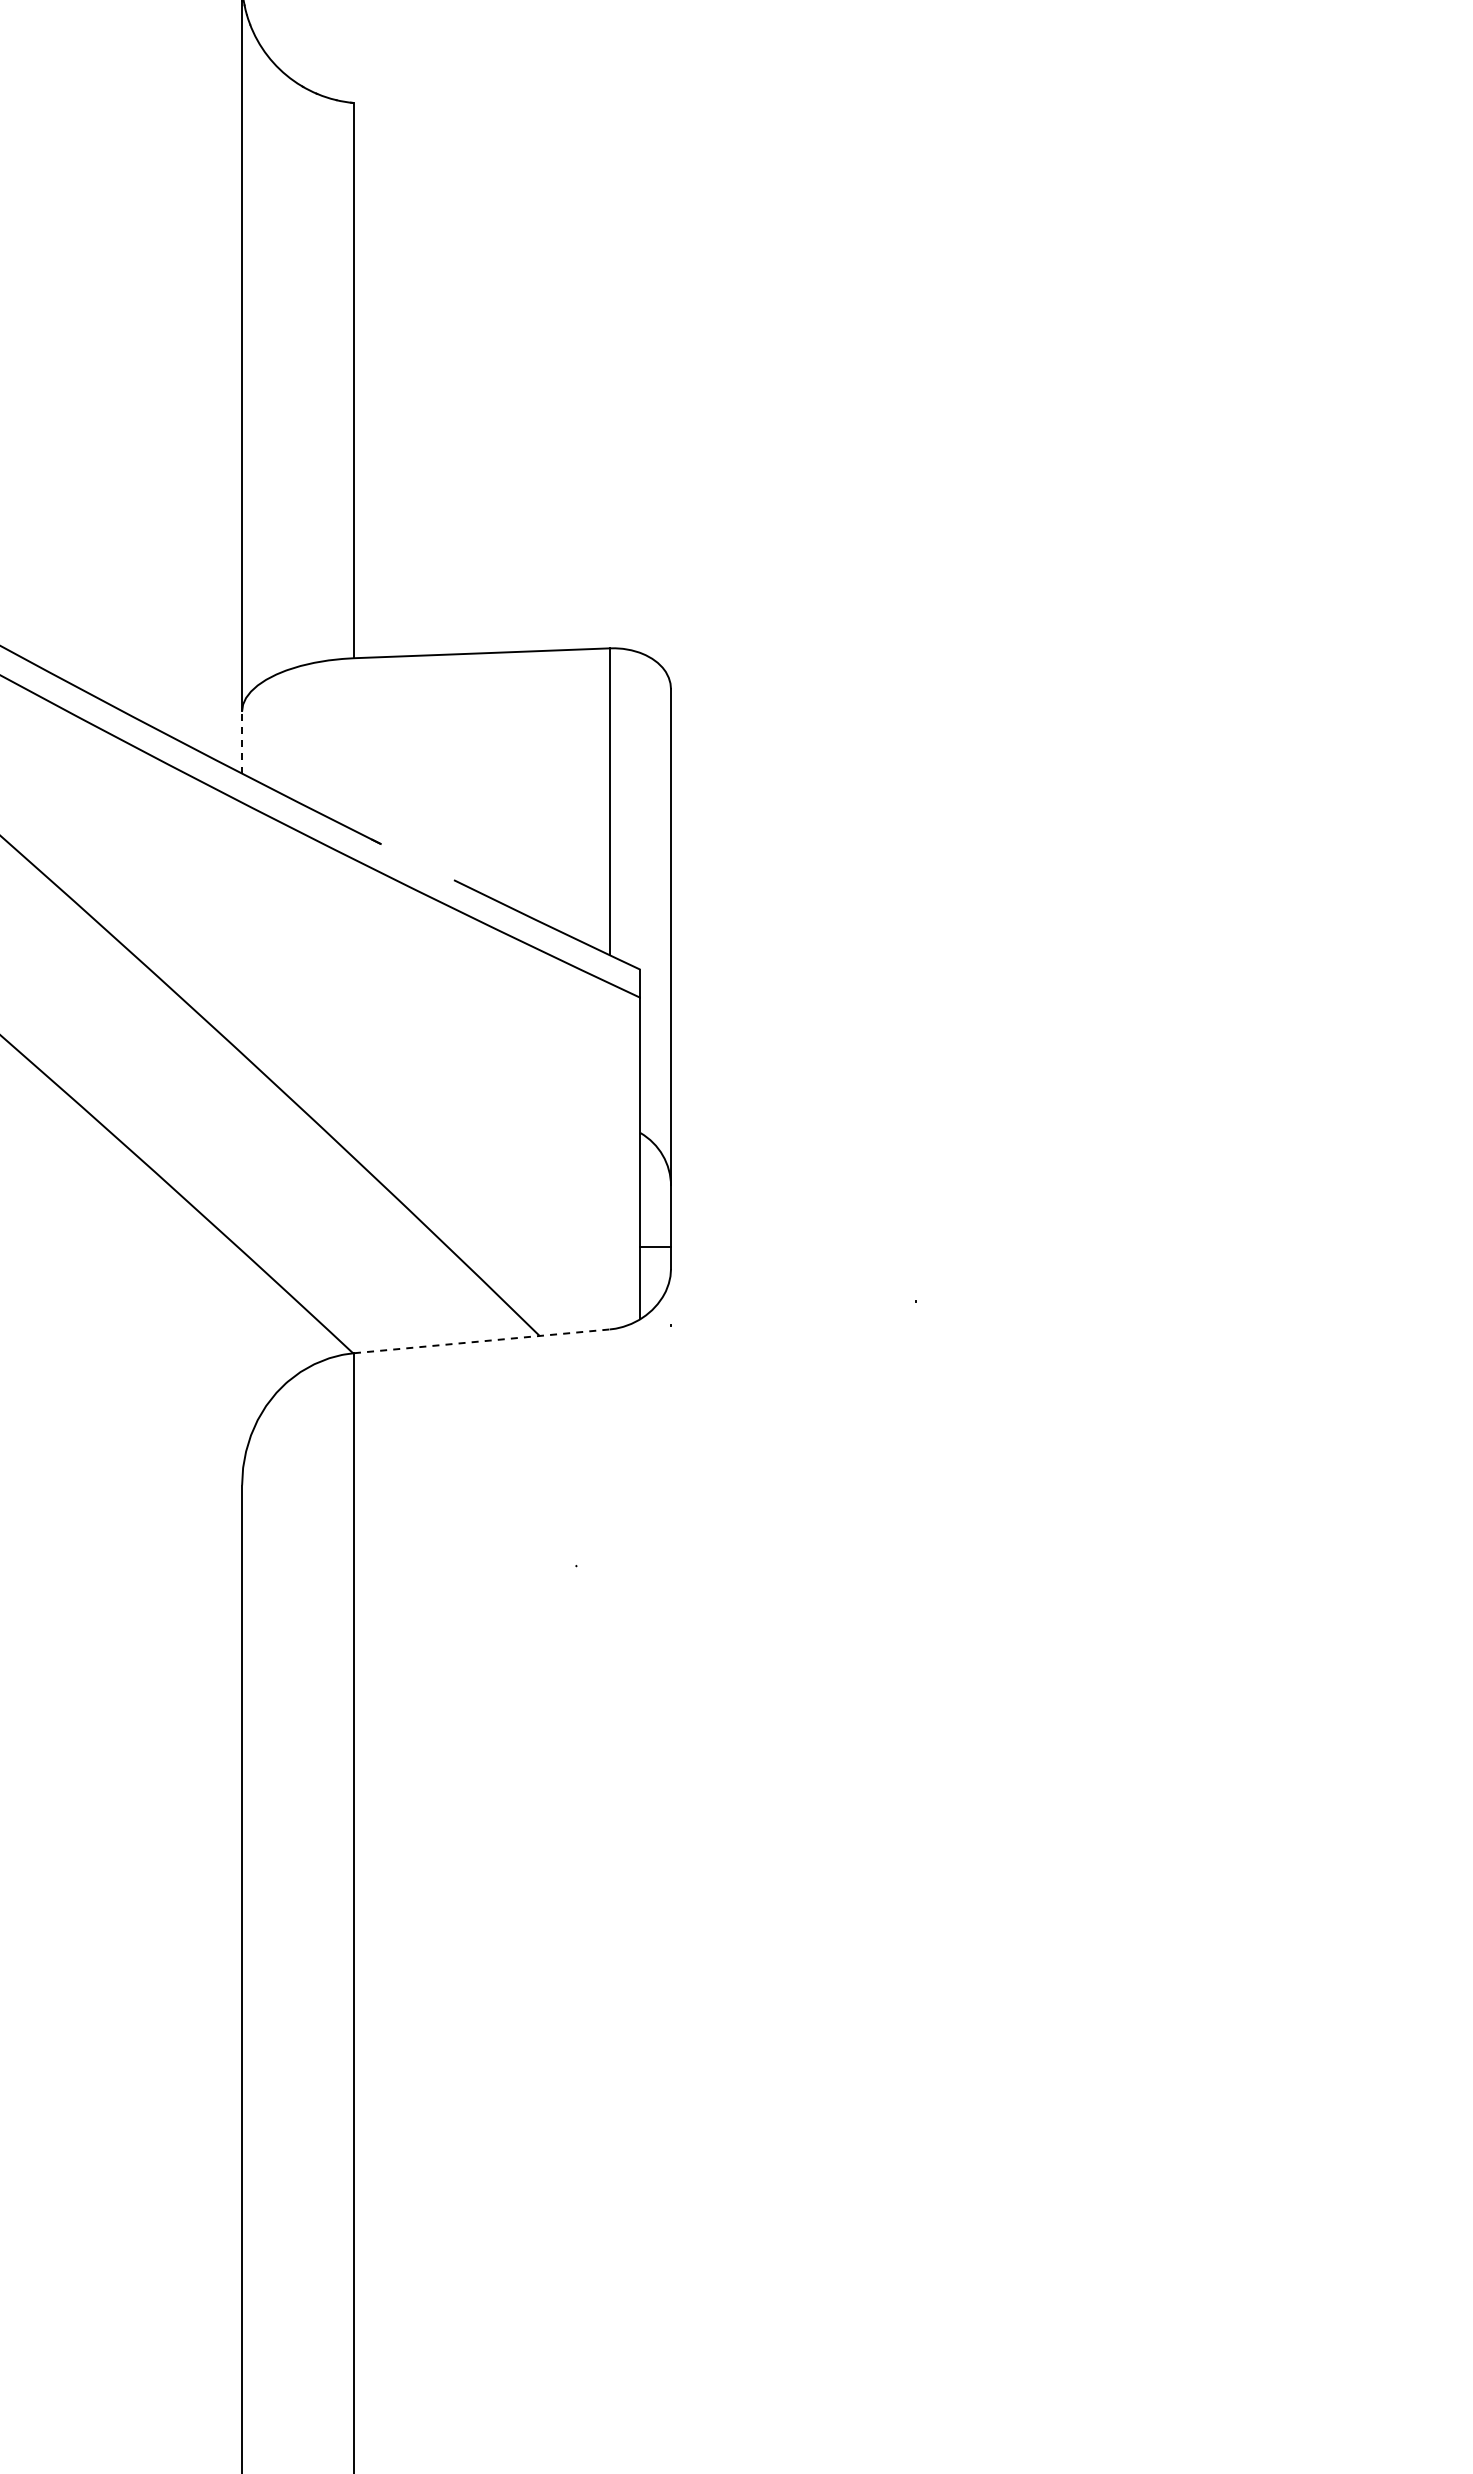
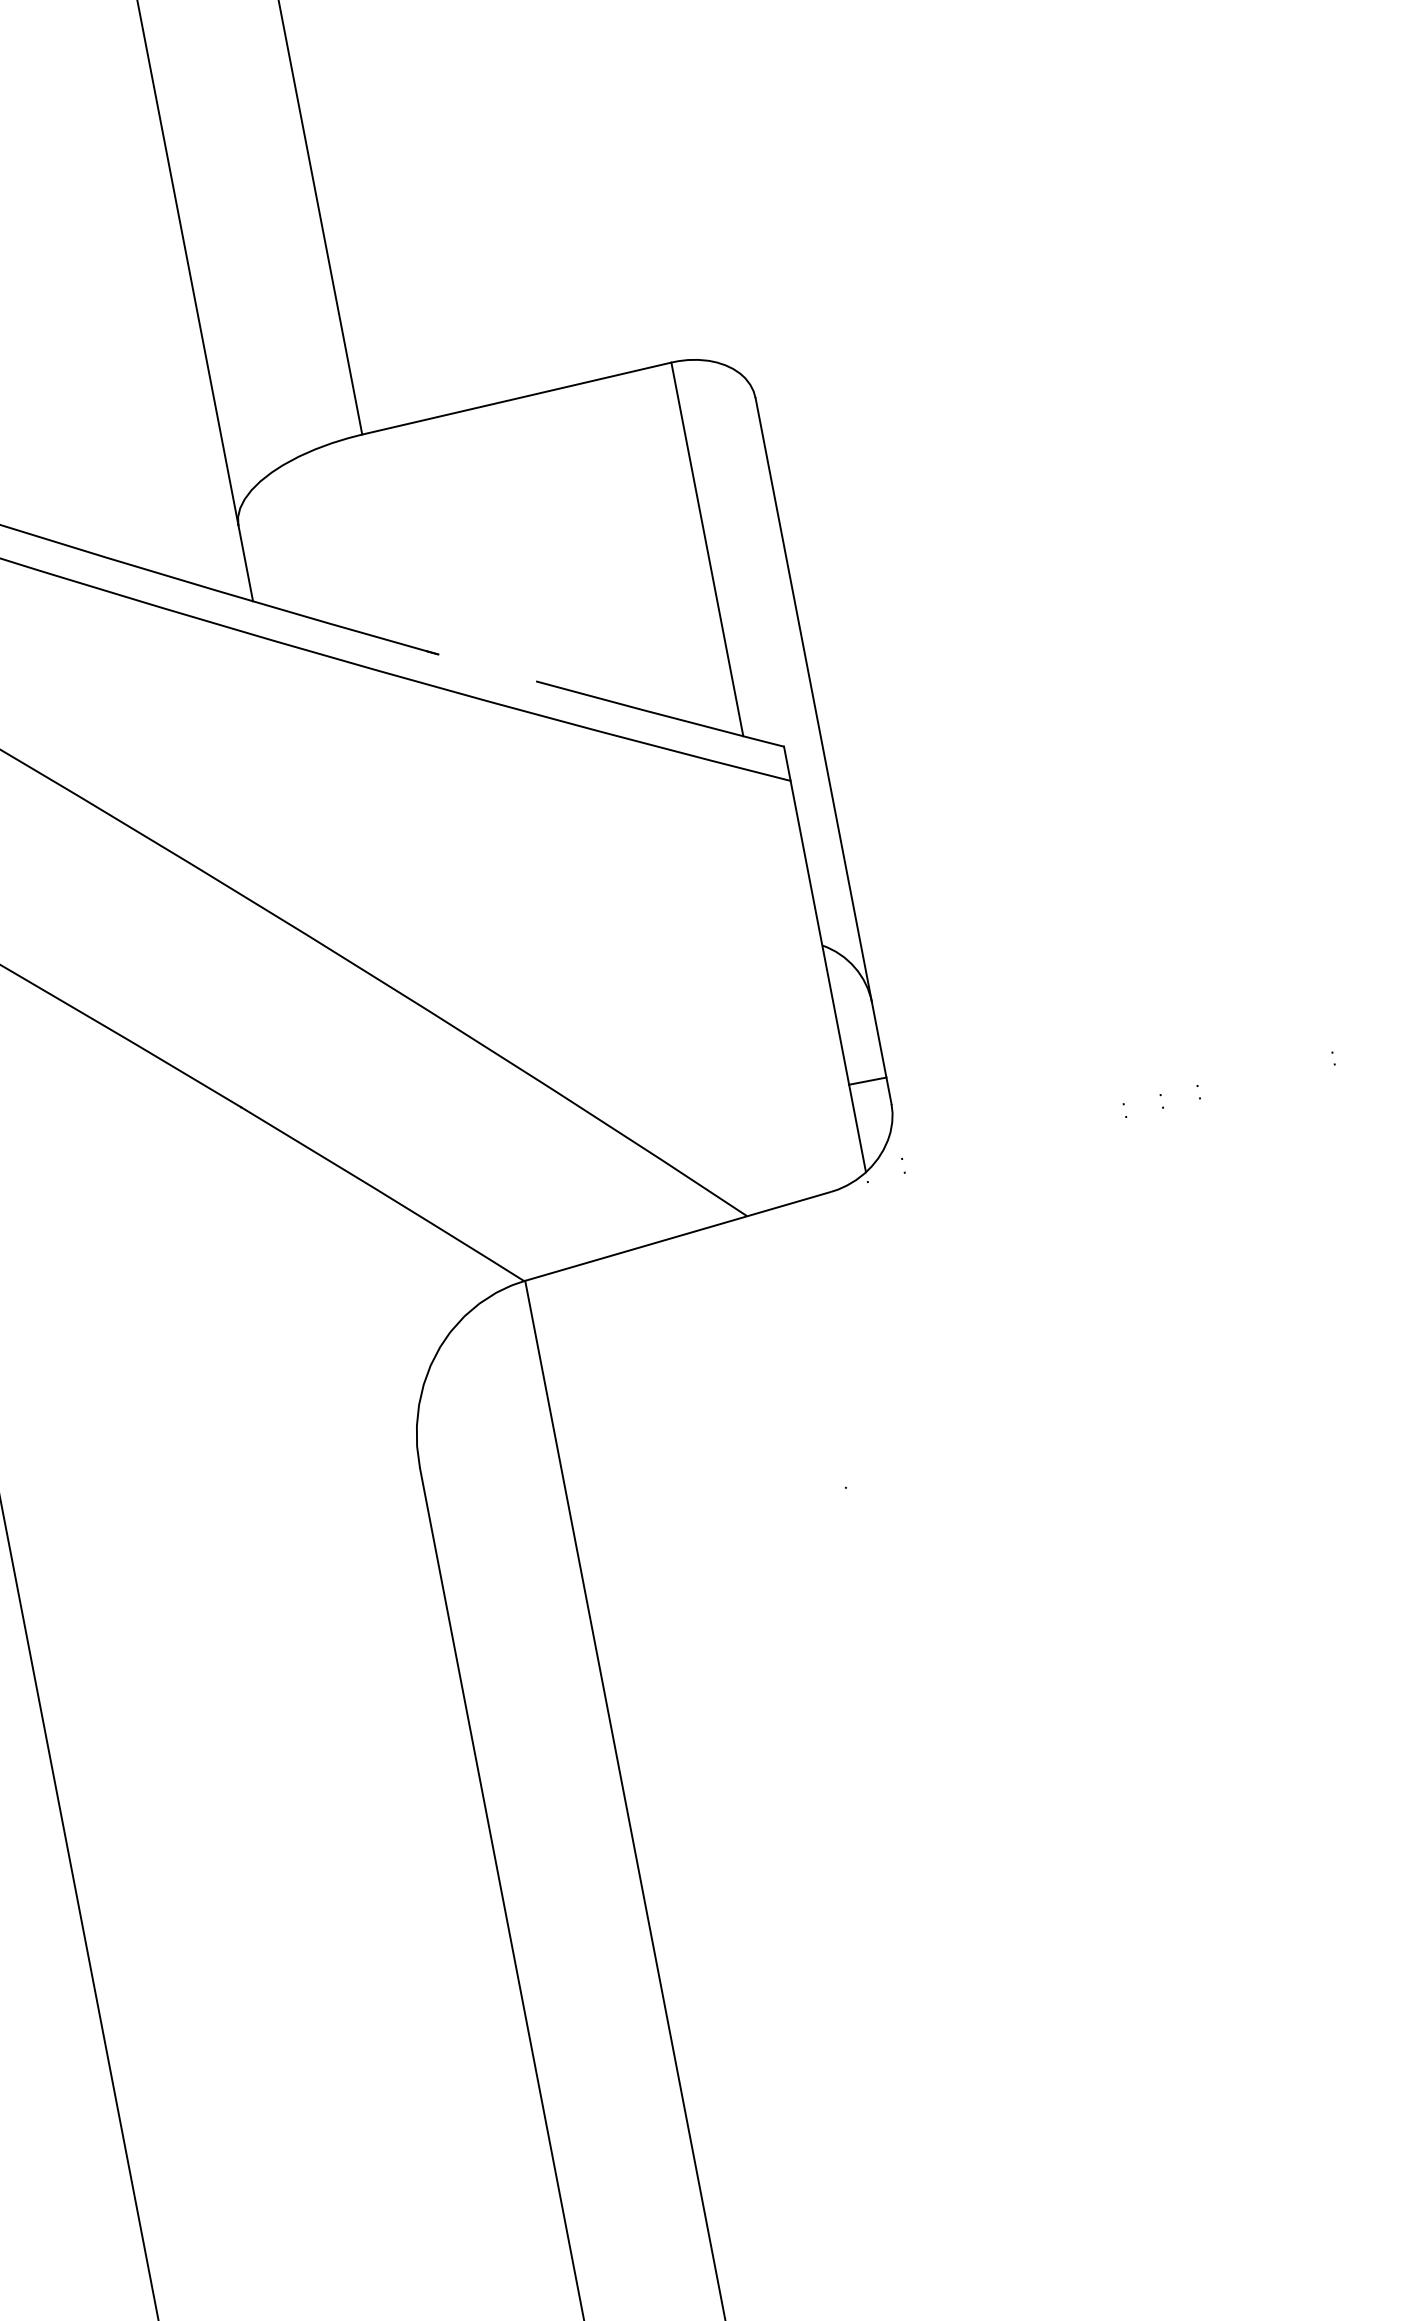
line: (242, 741) -> (246, 562), dashed -> solid
line: (481, 1341) -> (677, 1236), dashed -> solid

